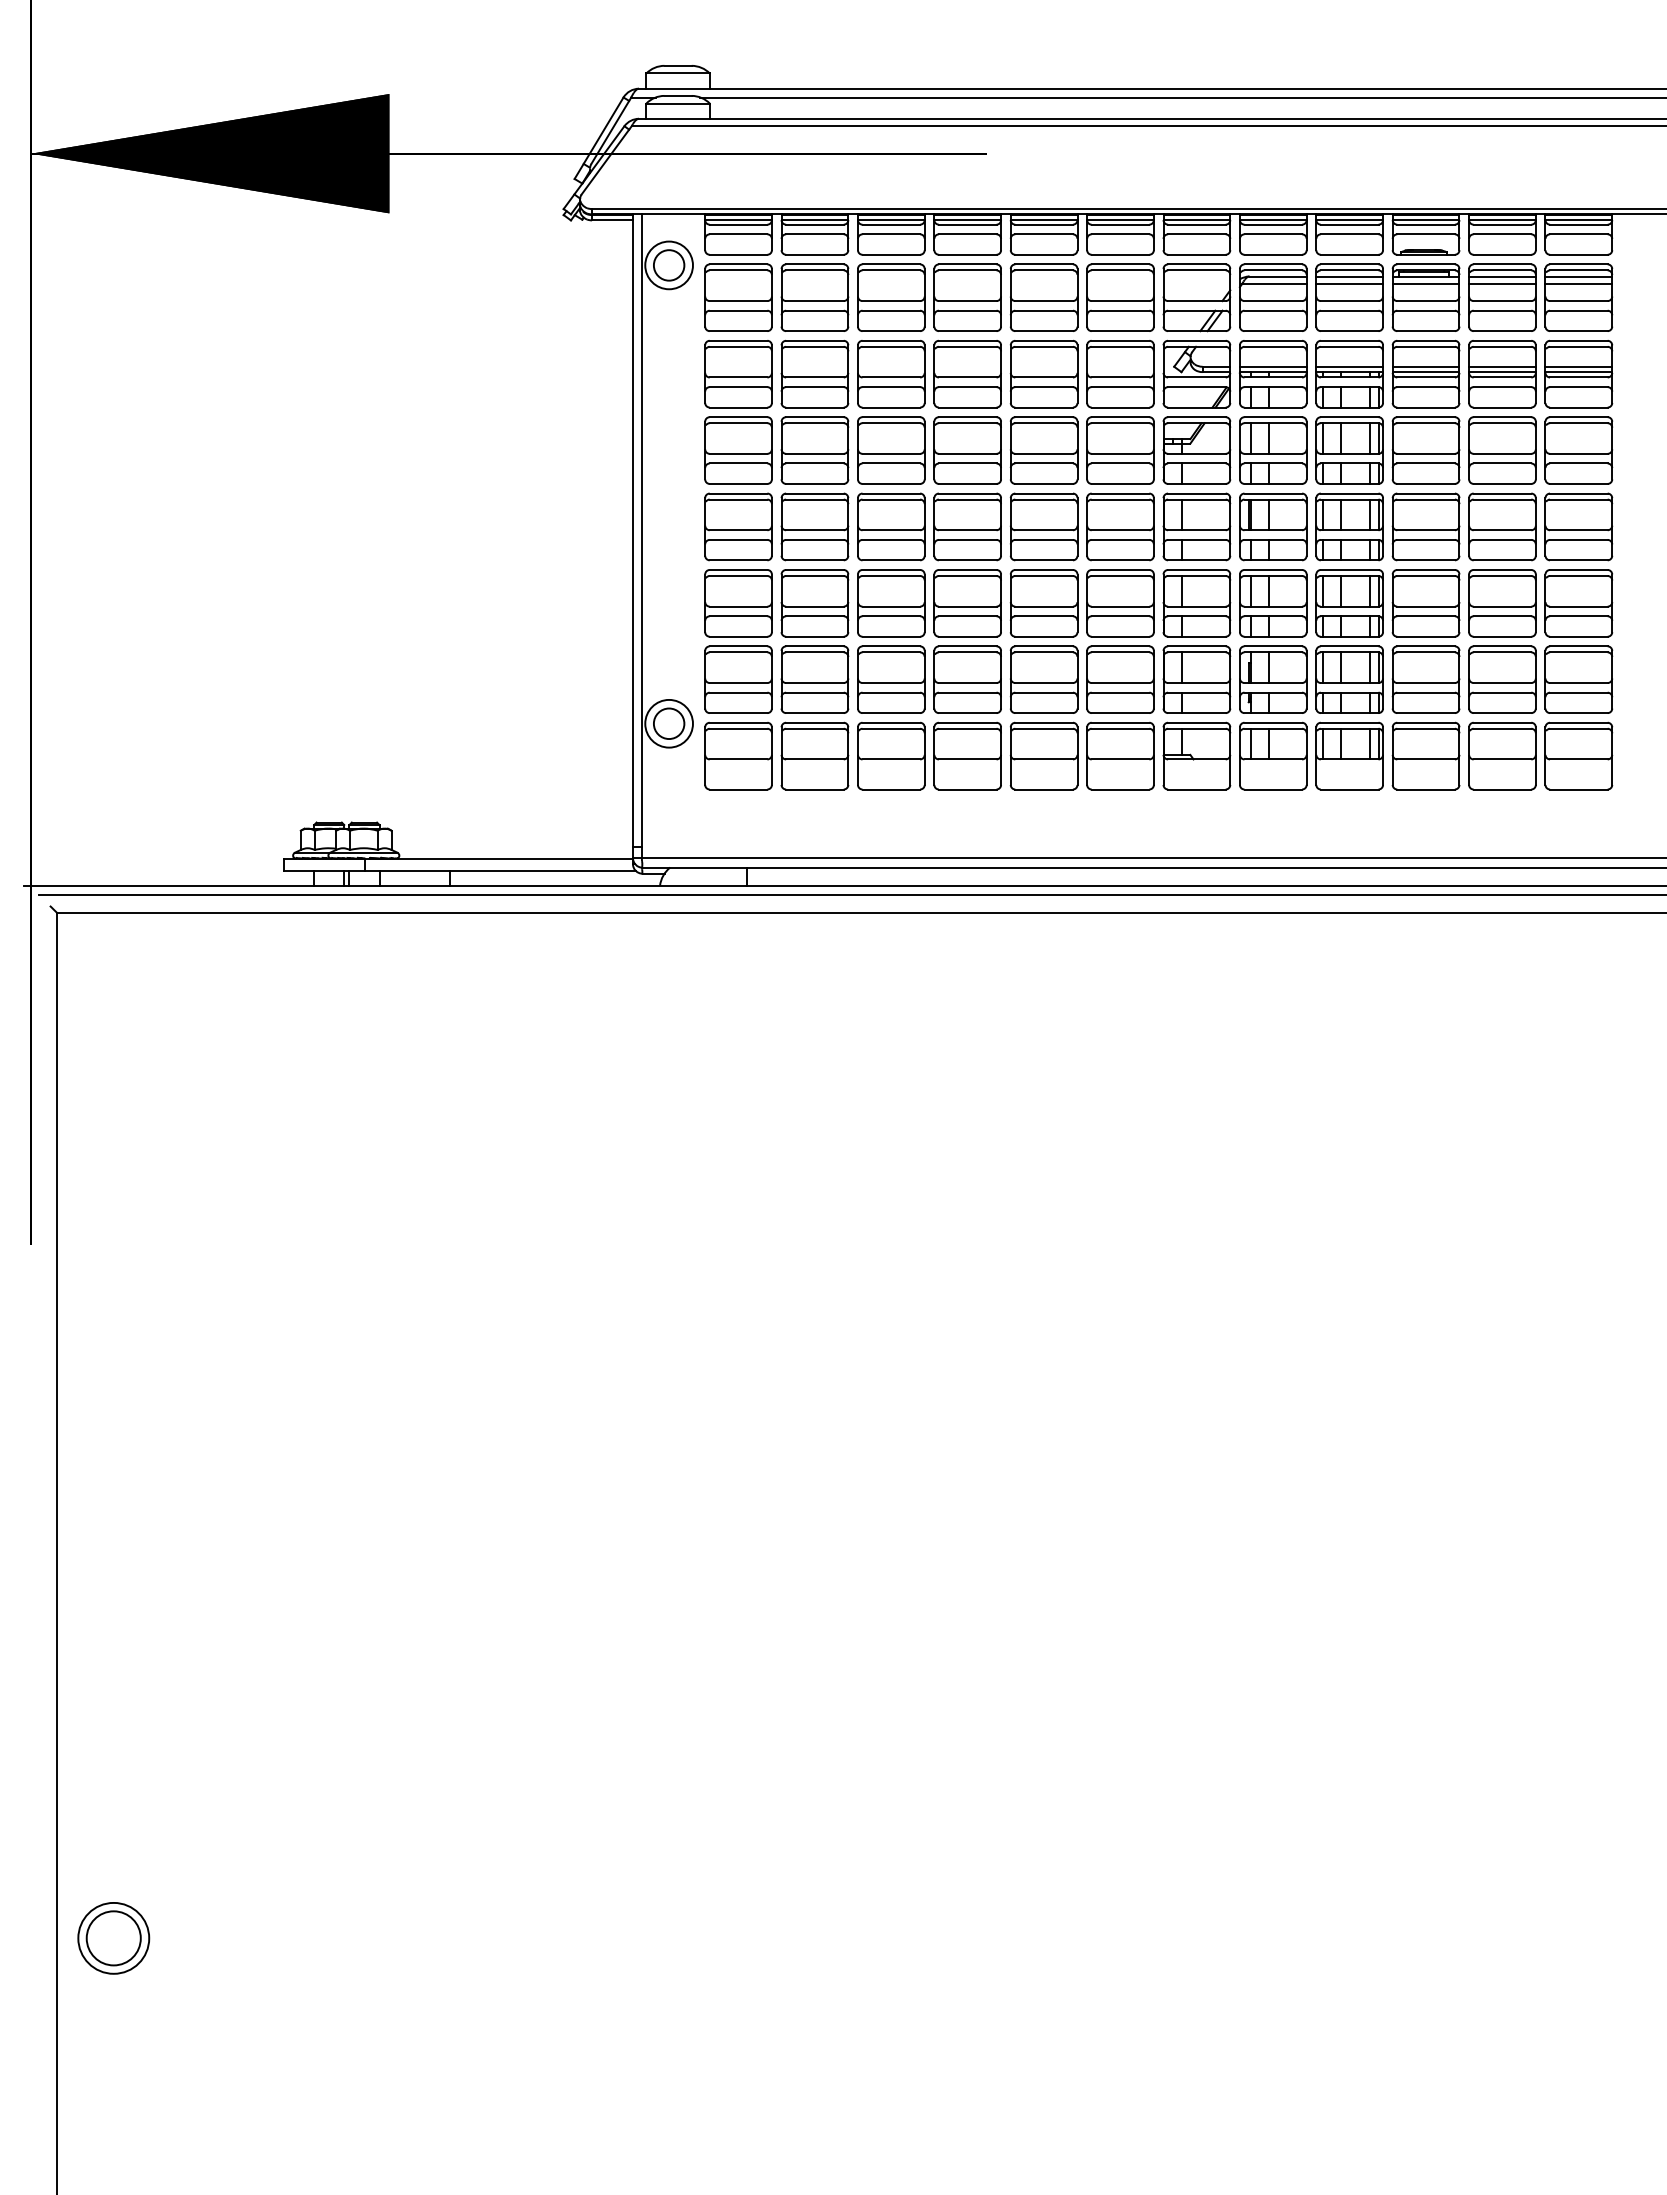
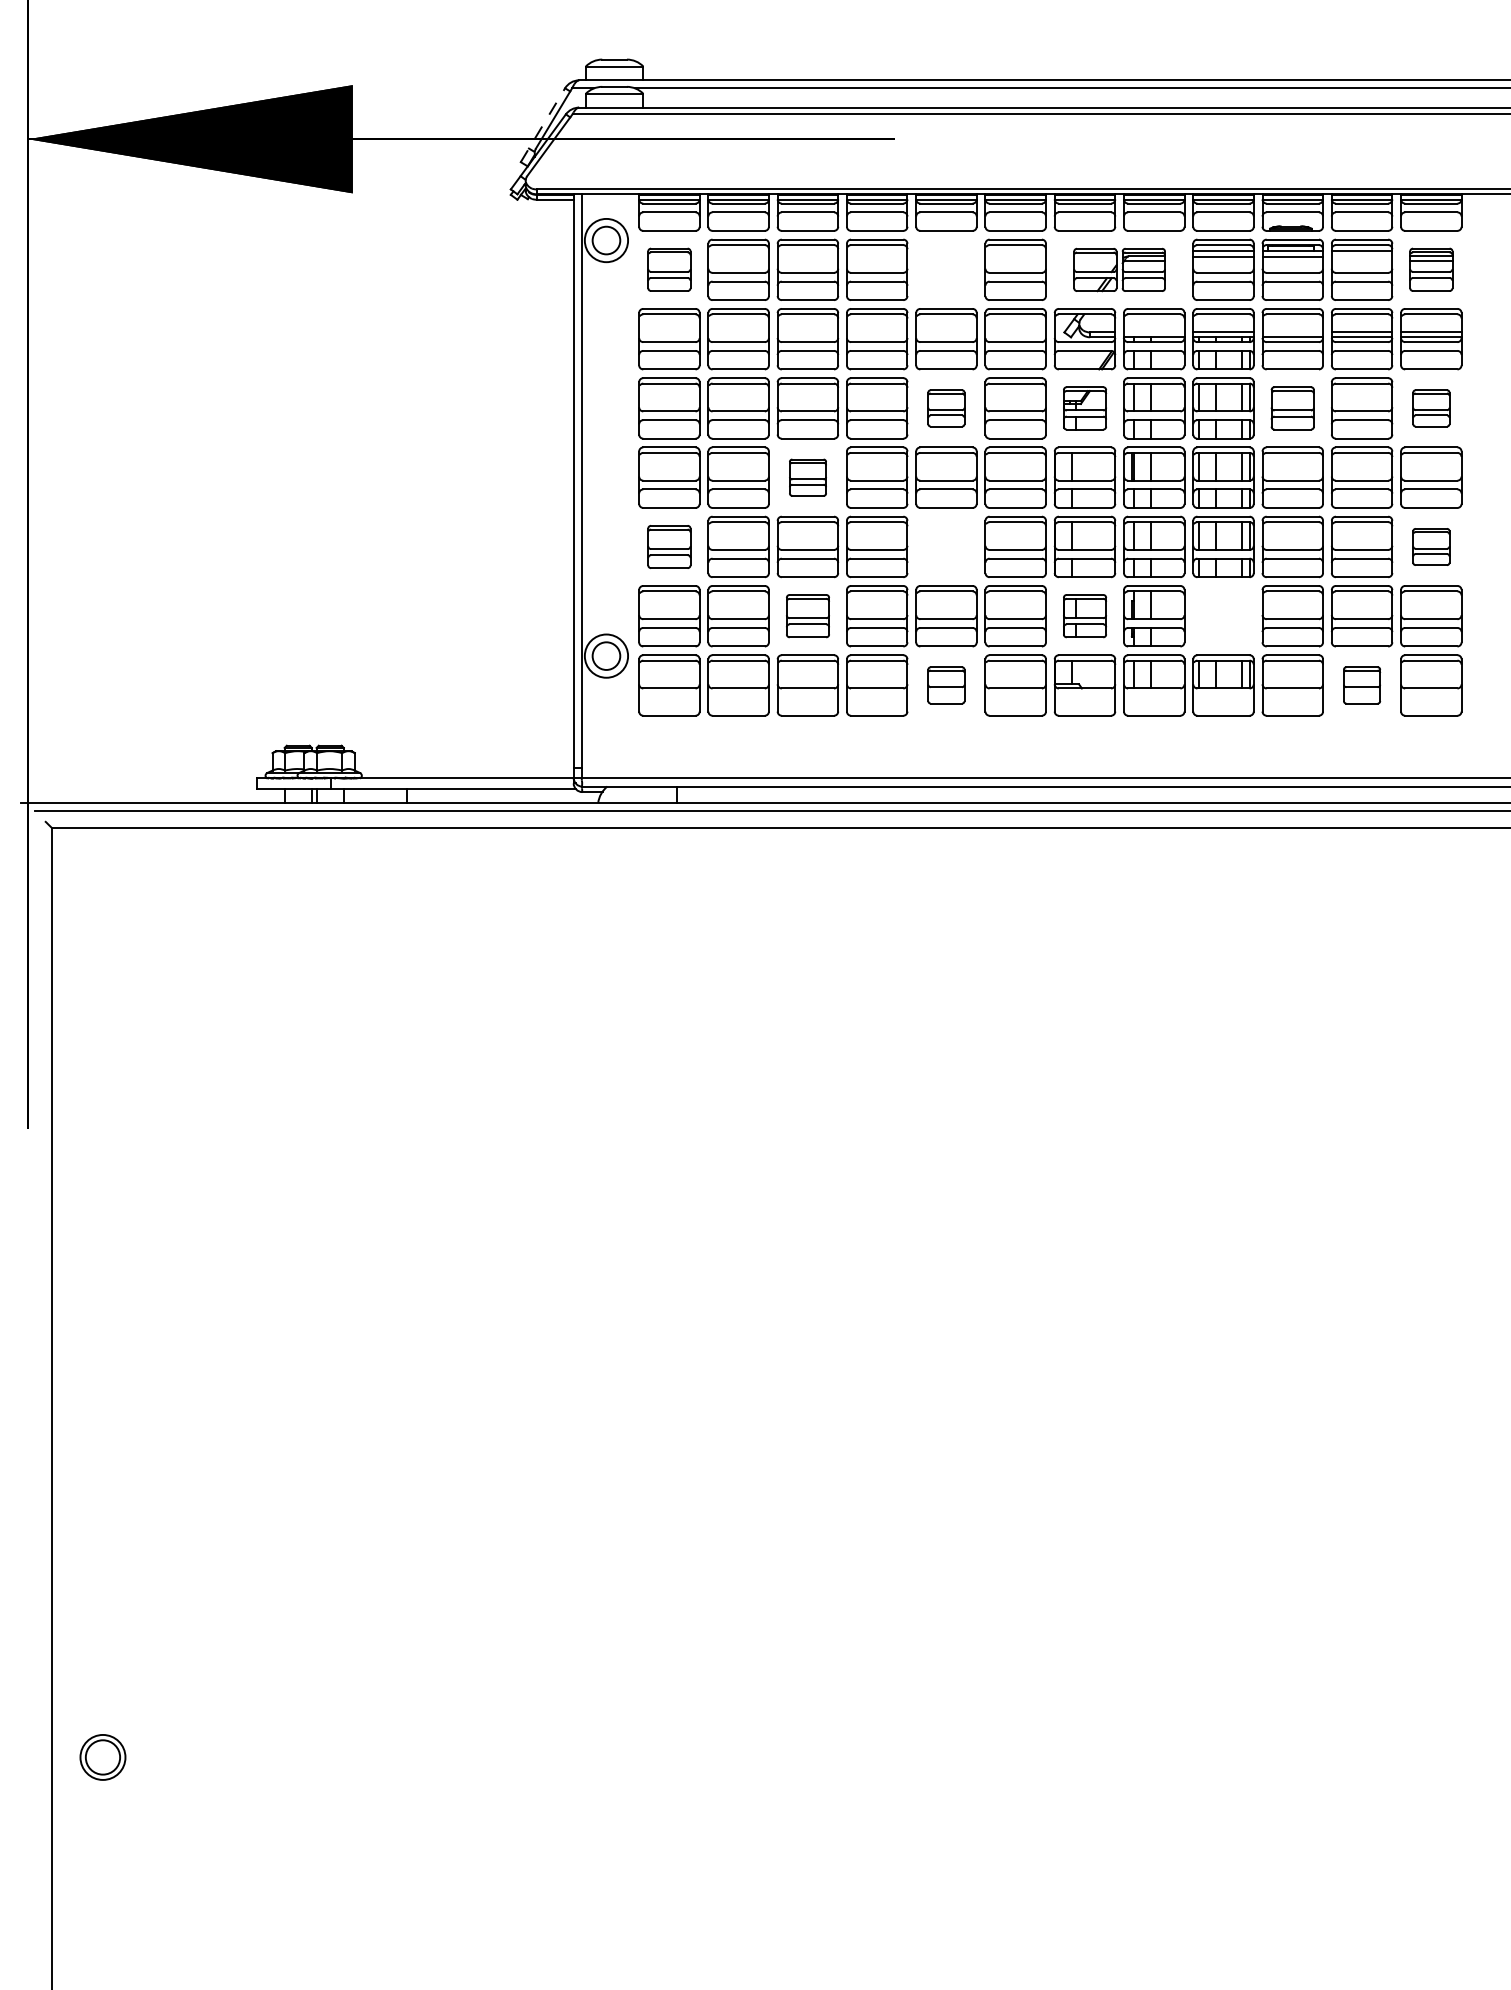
line: (599, 138) -> (543, 125), solid -> dashed
line: (1502, 283) -> (1362, 256), removed
part: (738, 297) -> (669, 269), size x0.7
part: (1043, 297) -> (945, 269), removed
part: (1234, 297) -> (1119, 269), size x0.7
part: (1578, 297) -> (1430, 269), size x0.7
line: (1272, 366) -> (1153, 332), removed
line: (1425, 366) -> (1292, 332), removed
part: (1043, 450) -> (945, 408), size x0.6
part: (1196, 450) -> (1084, 408), size x0.7
part: (1425, 450) -> (1292, 408), size x0.7
part: (1578, 450) -> (1430, 408), size x0.6
part: (891, 526) -> (808, 477), size x0.6
part: (738, 603) -> (669, 547), size x0.7
part: (1043, 603) -> (945, 547), removed
part: (1578, 603) -> (1430, 547), size x0.6
part: (891, 679) -> (808, 615), size x0.7
part: (1196, 679) -> (1084, 615), size x0.7
part: (1349, 679) -> (1223, 615), removed
part: (1043, 755) -> (945, 684), size x0.6
part: (1502, 755) -> (1362, 684), size x0.6
part: (113, 1938) -> (102, 1757), size x0.7

